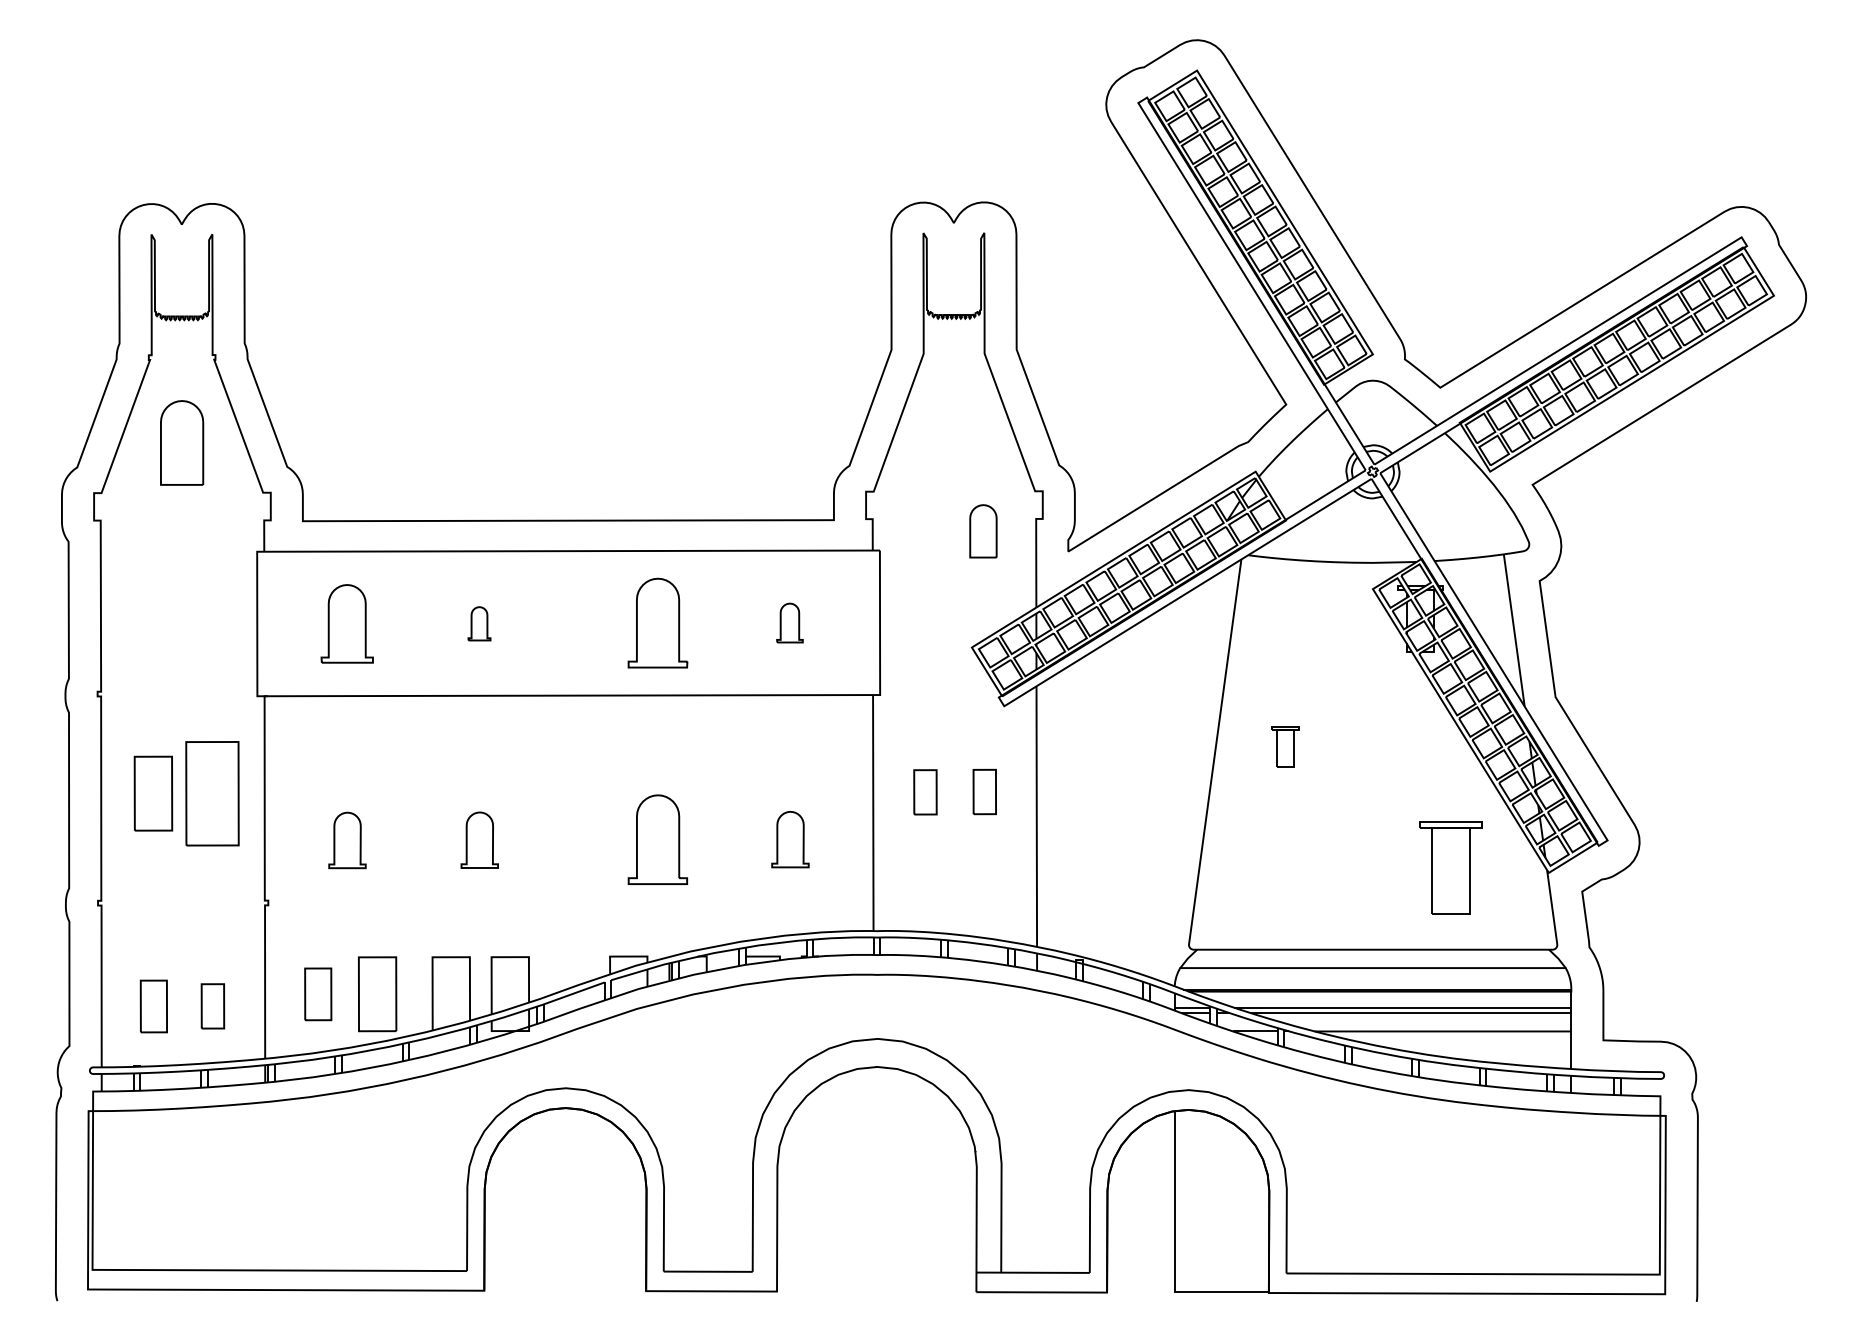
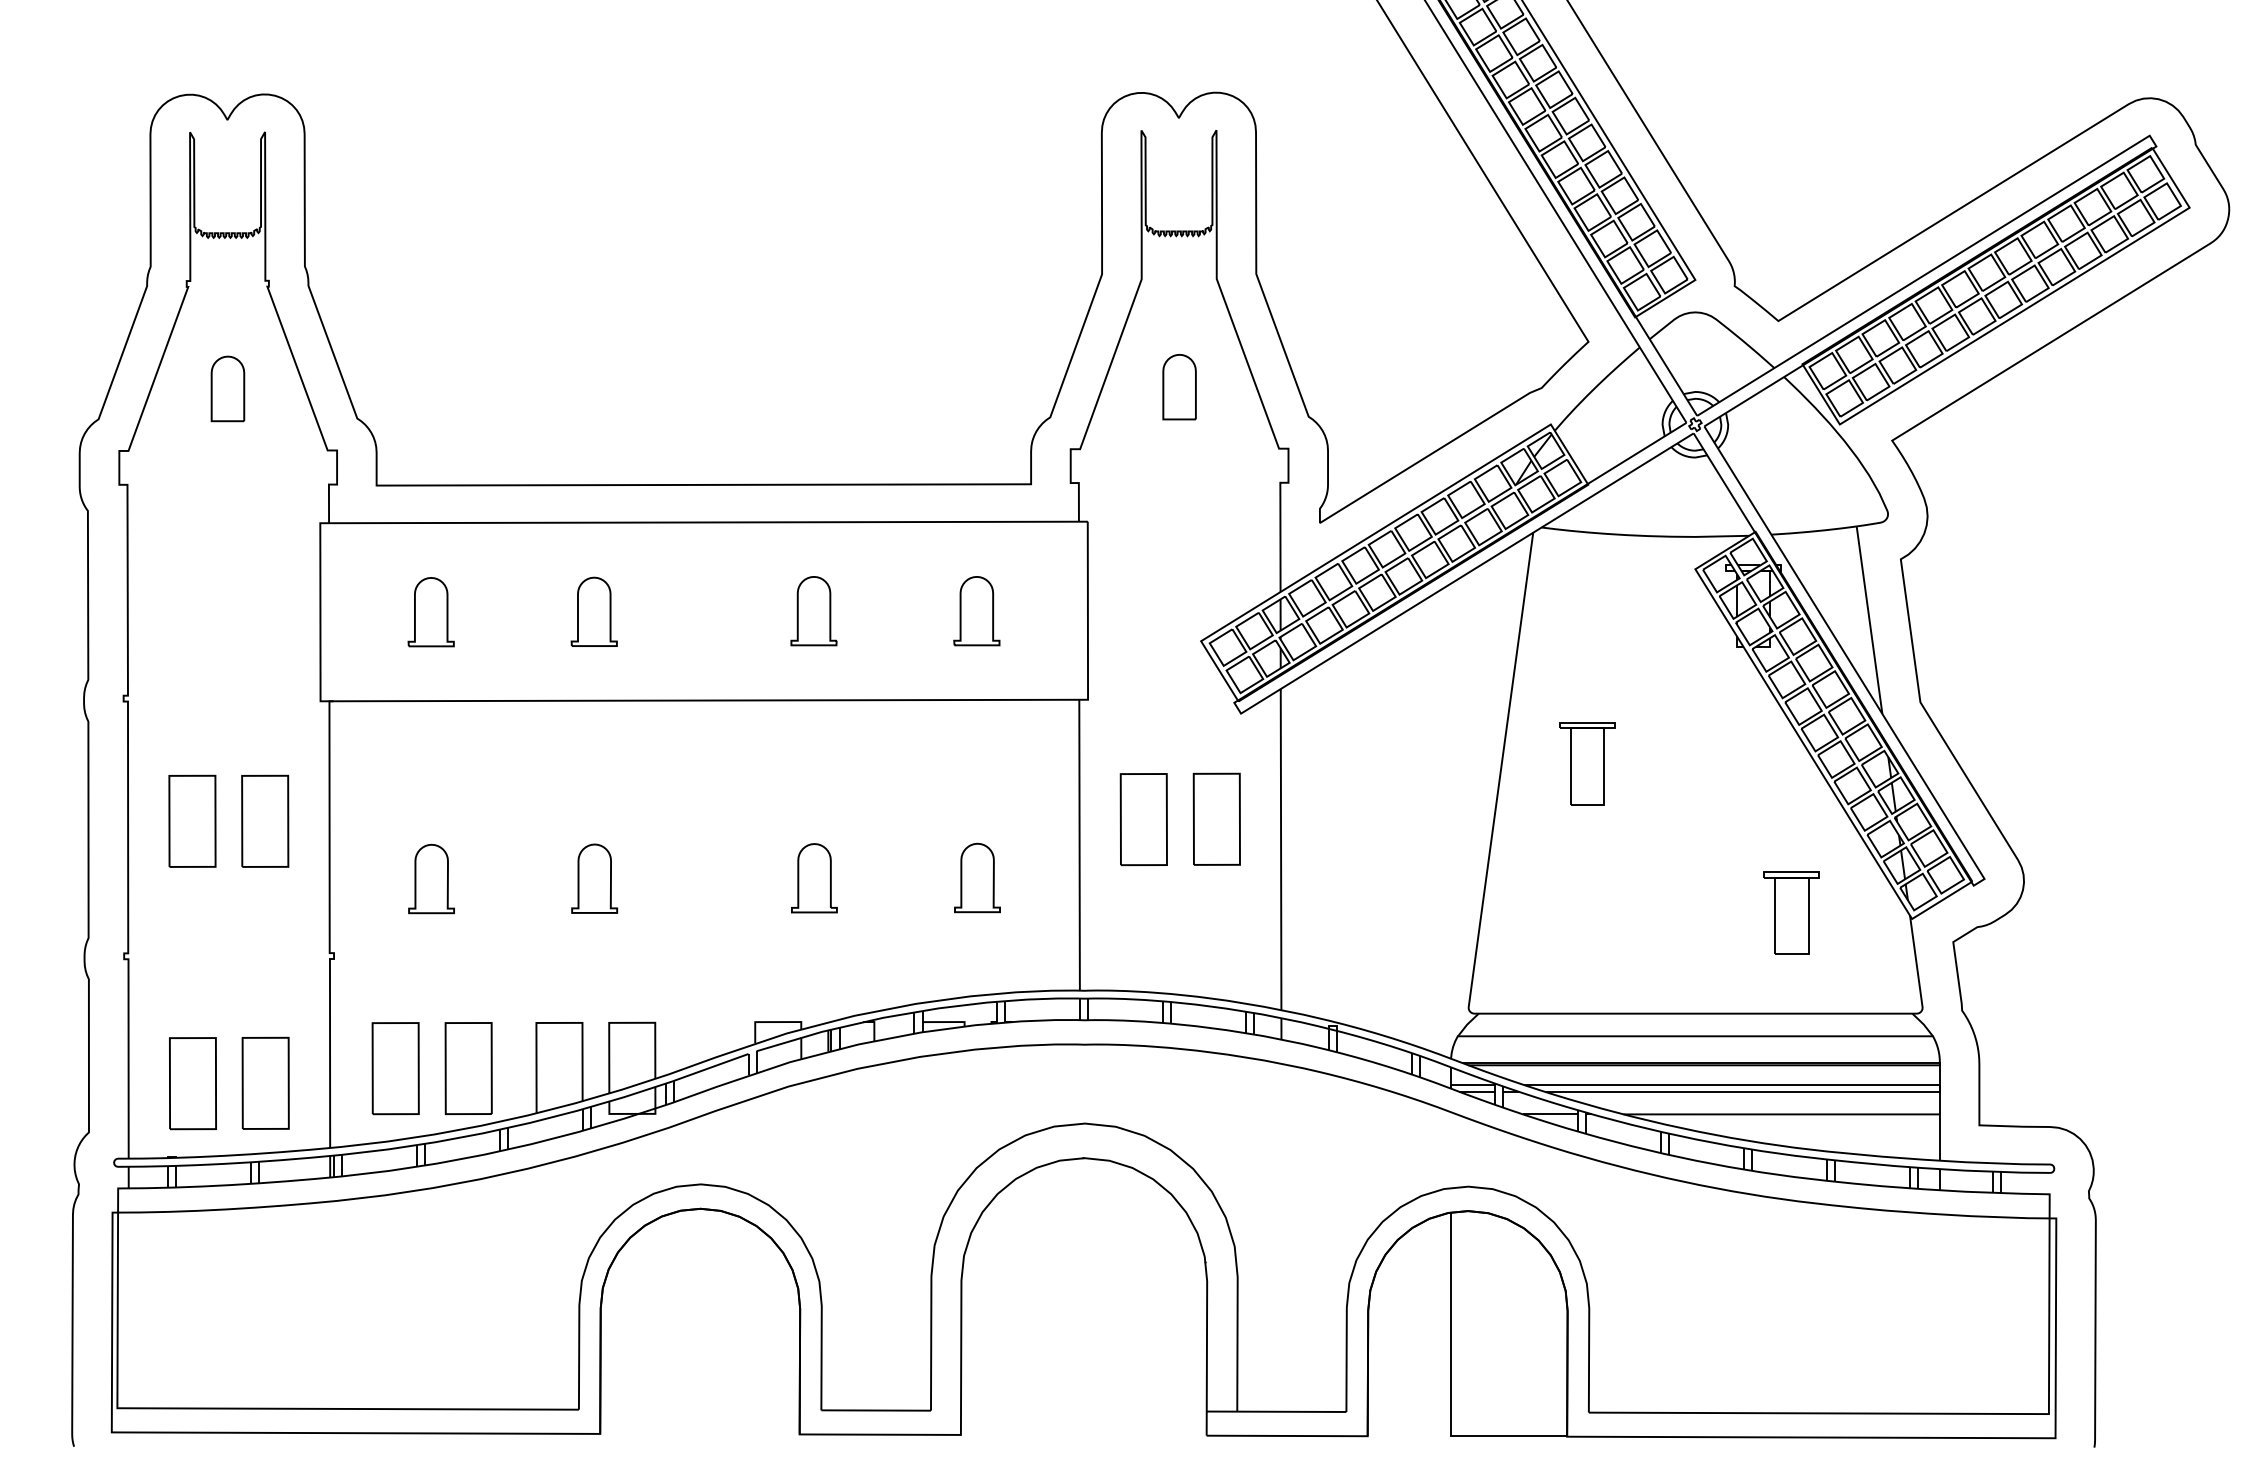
part: (182, 442) -> (228, 388), size x0.62
part: (983, 531) -> (1179, 387), moved
part: (657, 622) -> (813, 610), size x0.62
part: (789, 622) -> (976, 610), size x1.43
part: (346, 623) -> (430, 611), size x0.71
part: (479, 623) -> (594, 611), size x1.67
part: (1285, 746) -> (1587, 763), size x1.67
part: (984, 791) -> (1216, 818), size x1.67
part: (925, 792) -> (1143, 819), size x1.67
part: (212, 793) -> (265, 821), size x0.71
part: (658, 839) -> (814, 877), size x0.62
part: (1450, 867) -> (1790, 912), size x0.71
part: (317, 994) -> (394, 1068), size x1.43
part: (153, 1006) -> (192, 1083), size x1.43
part: (212, 1006) -> (265, 1083), size x1.67

